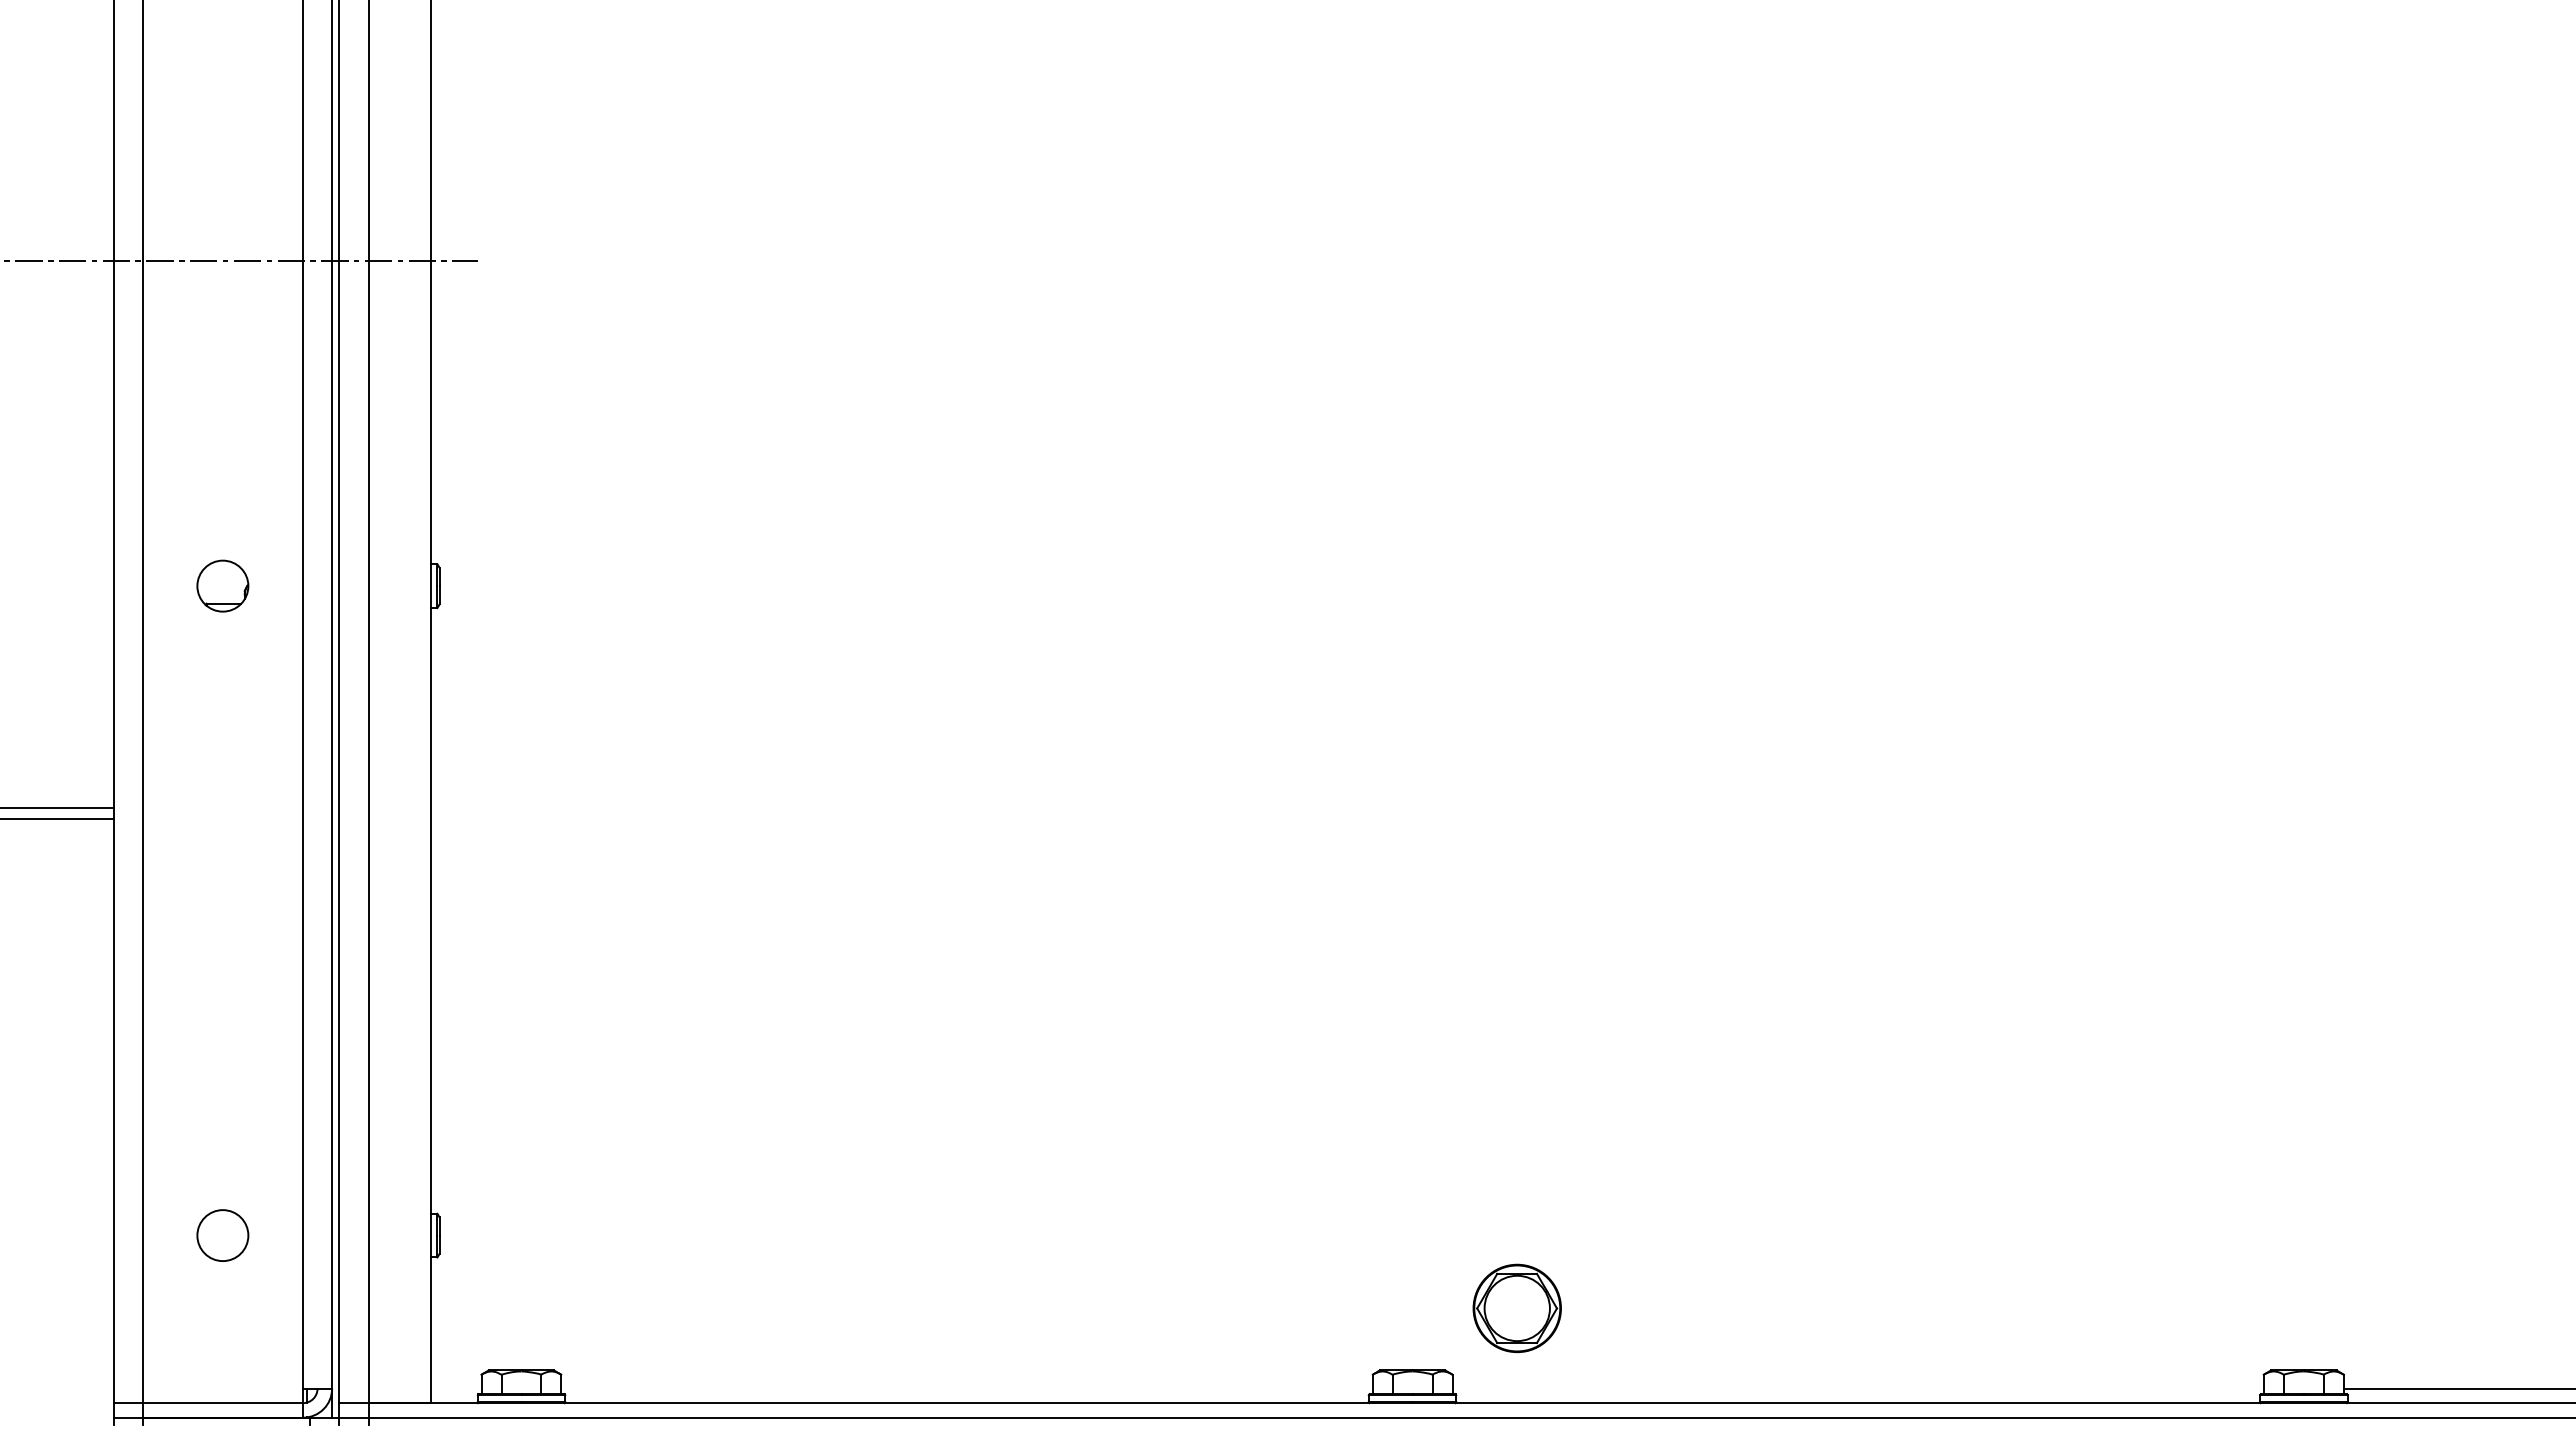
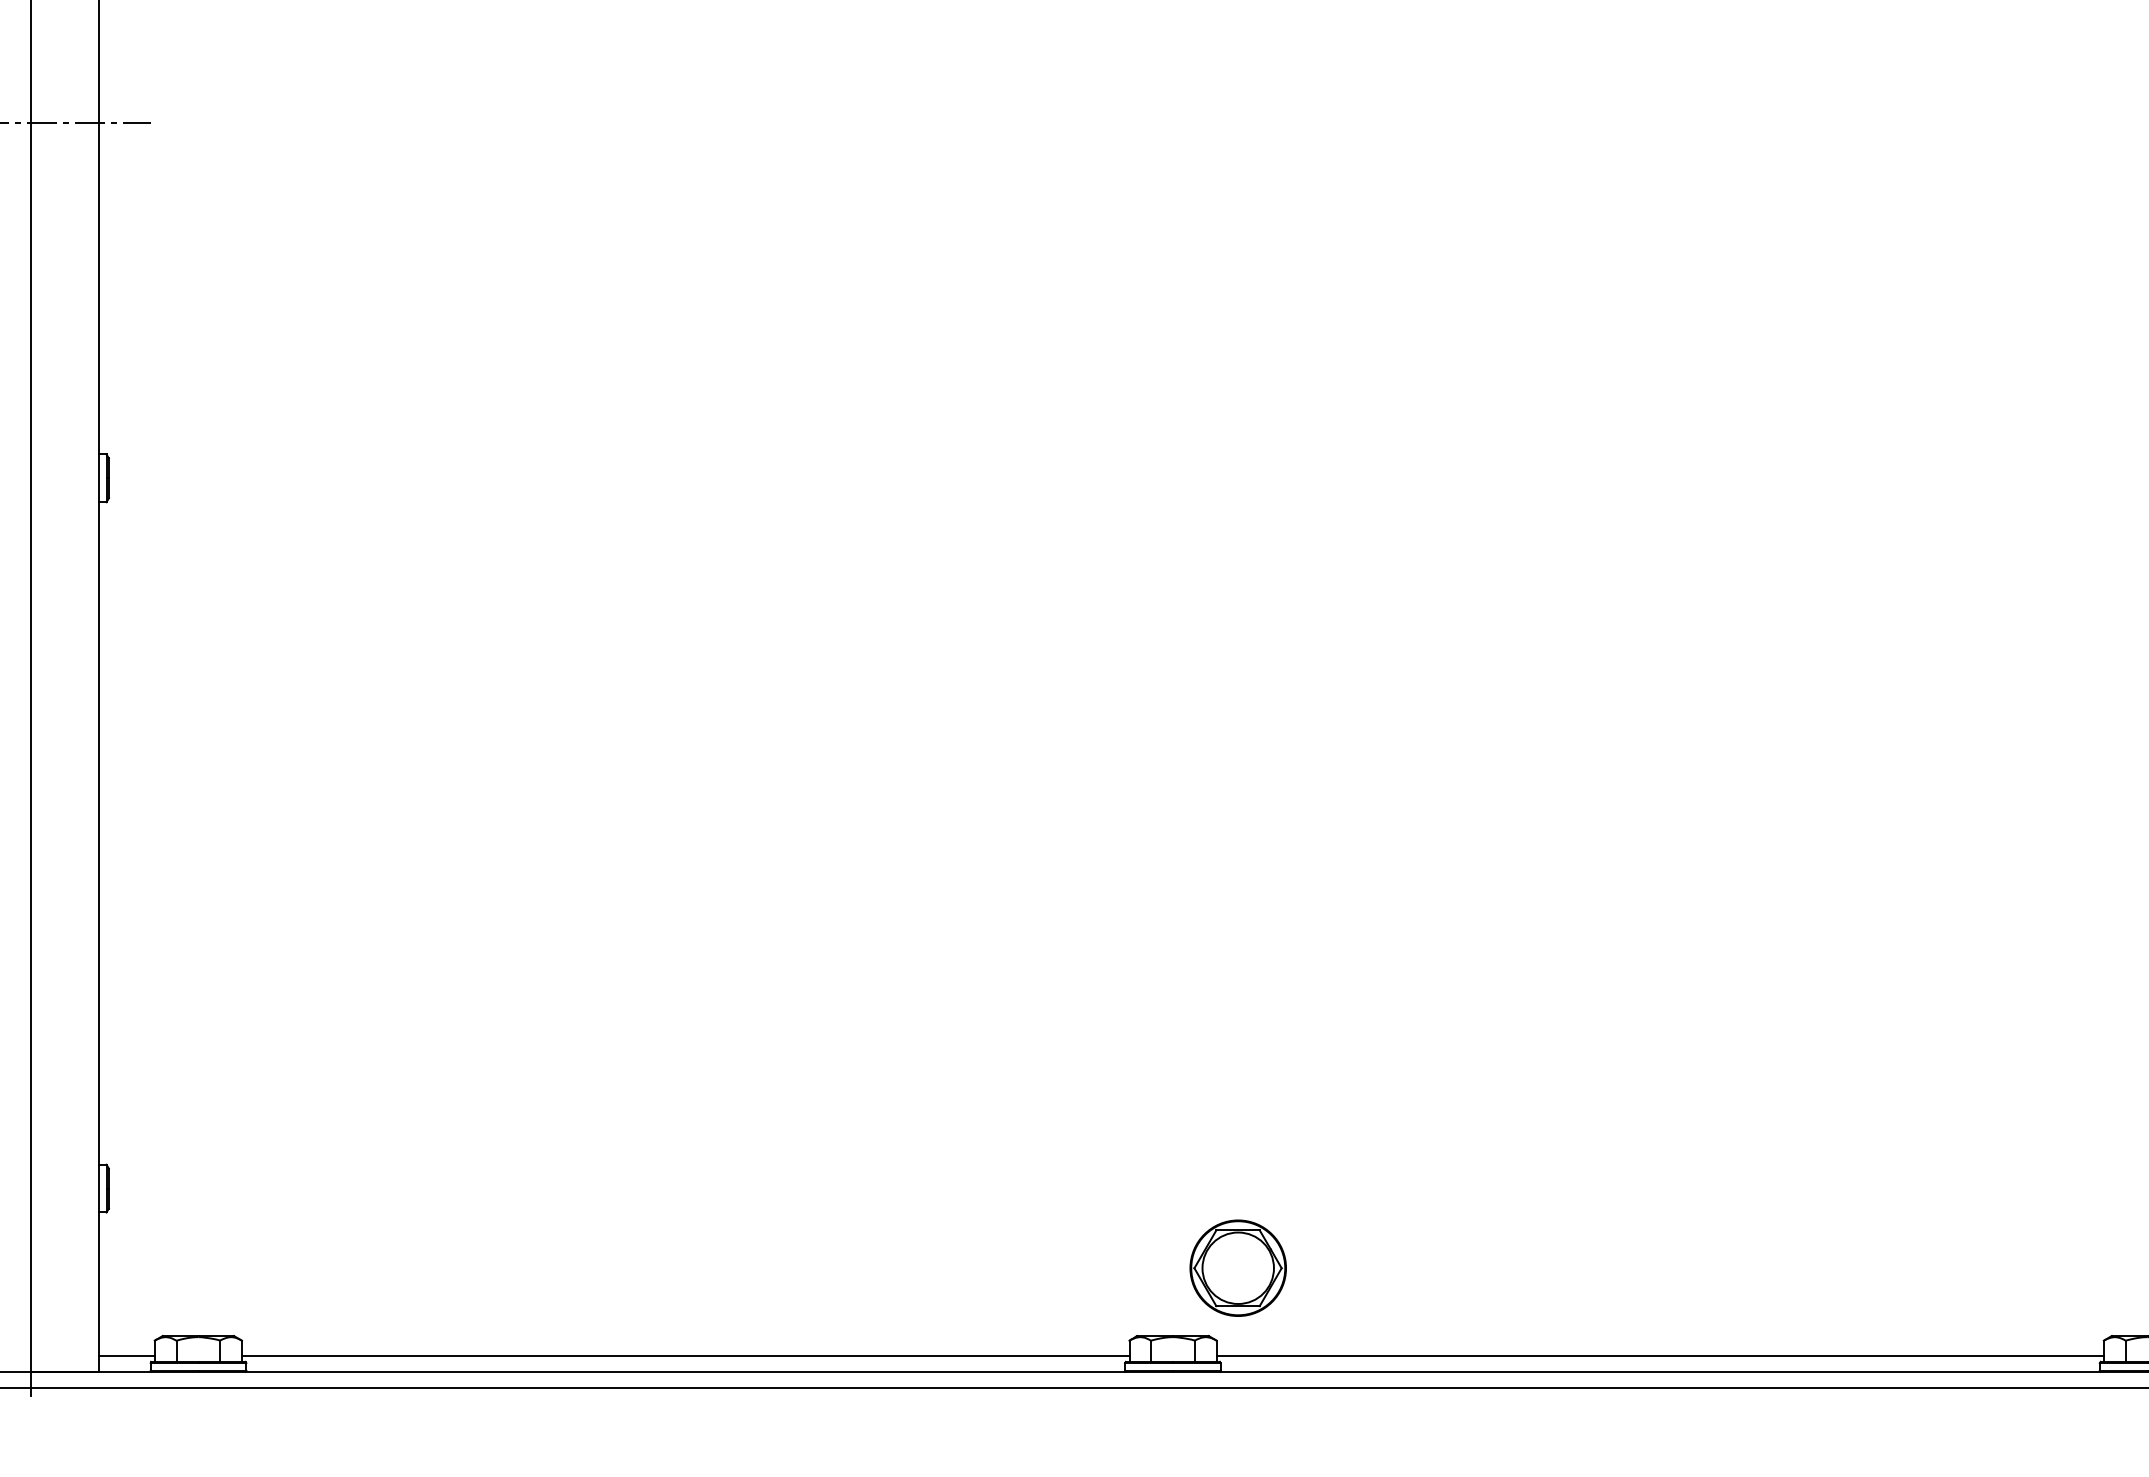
part: (1516, 1308) -> (1237, 1268), moved
line: (455, 1388) -> (126, 1355), added
line: (966, 1388) -> (685, 1355), added
line: (1857, 1388) -> (1659, 1355), added

